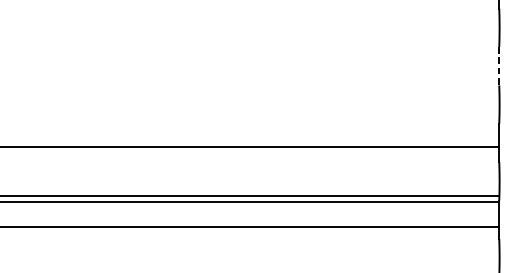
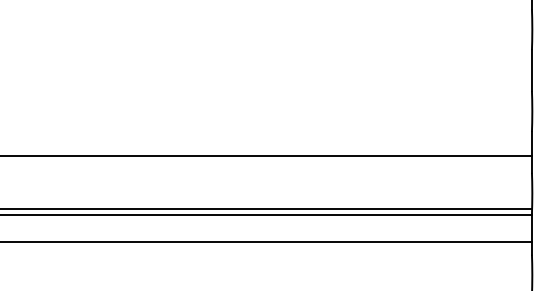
line: (498, 67) -> (531, 71), dashed -> solid

